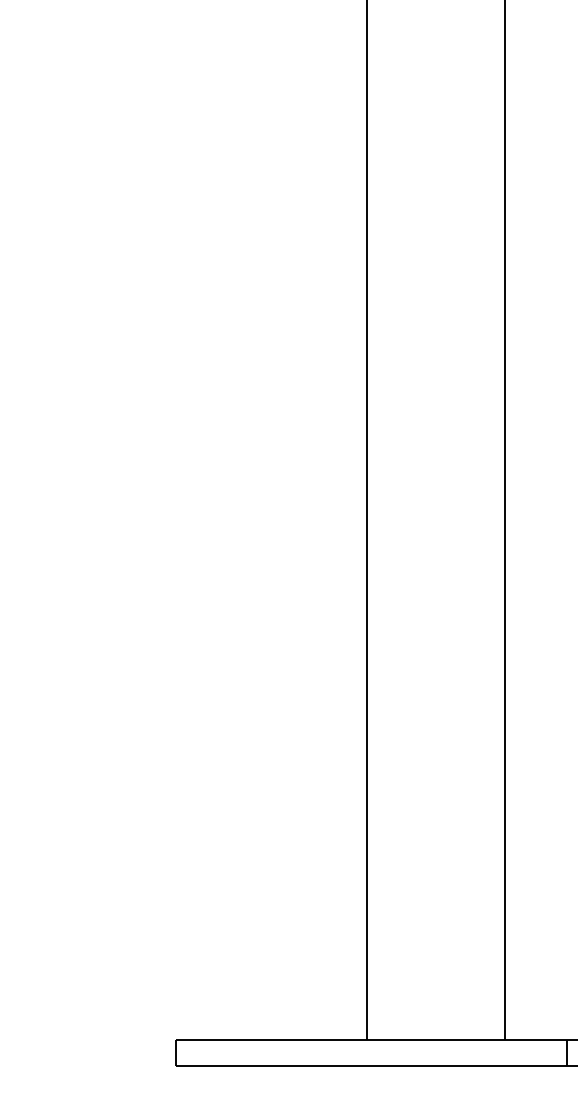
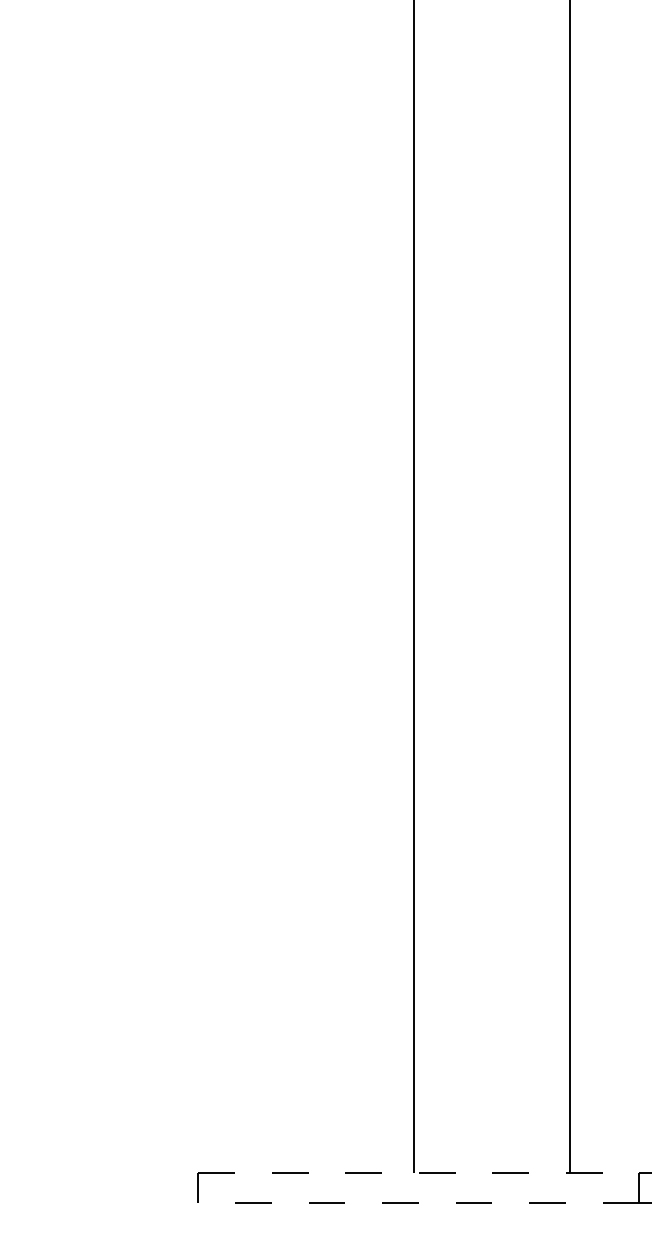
line: (371, 1039) -> (419, 1173), solid -> dashed
line: (370, 1065) -> (417, 1202), solid -> dashed

